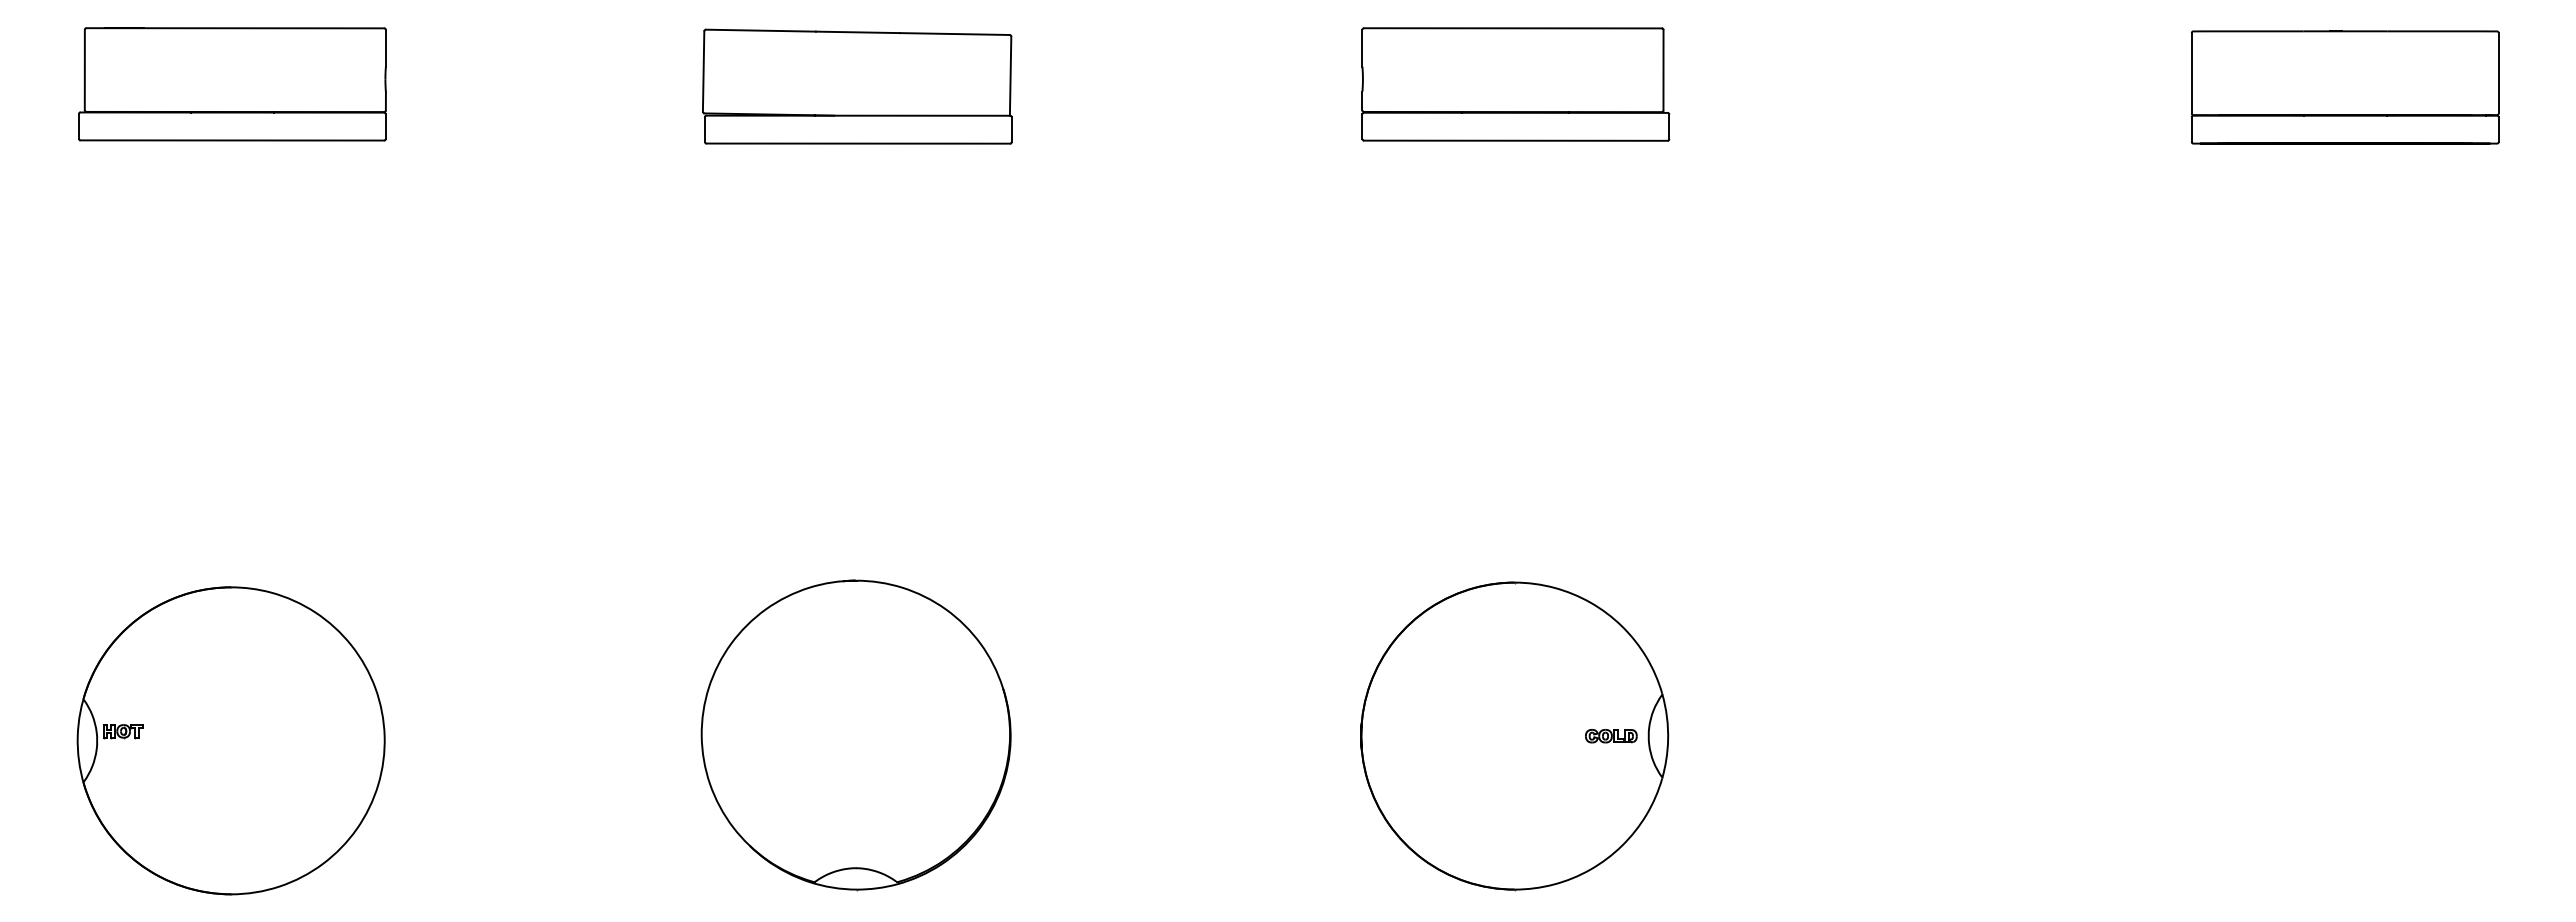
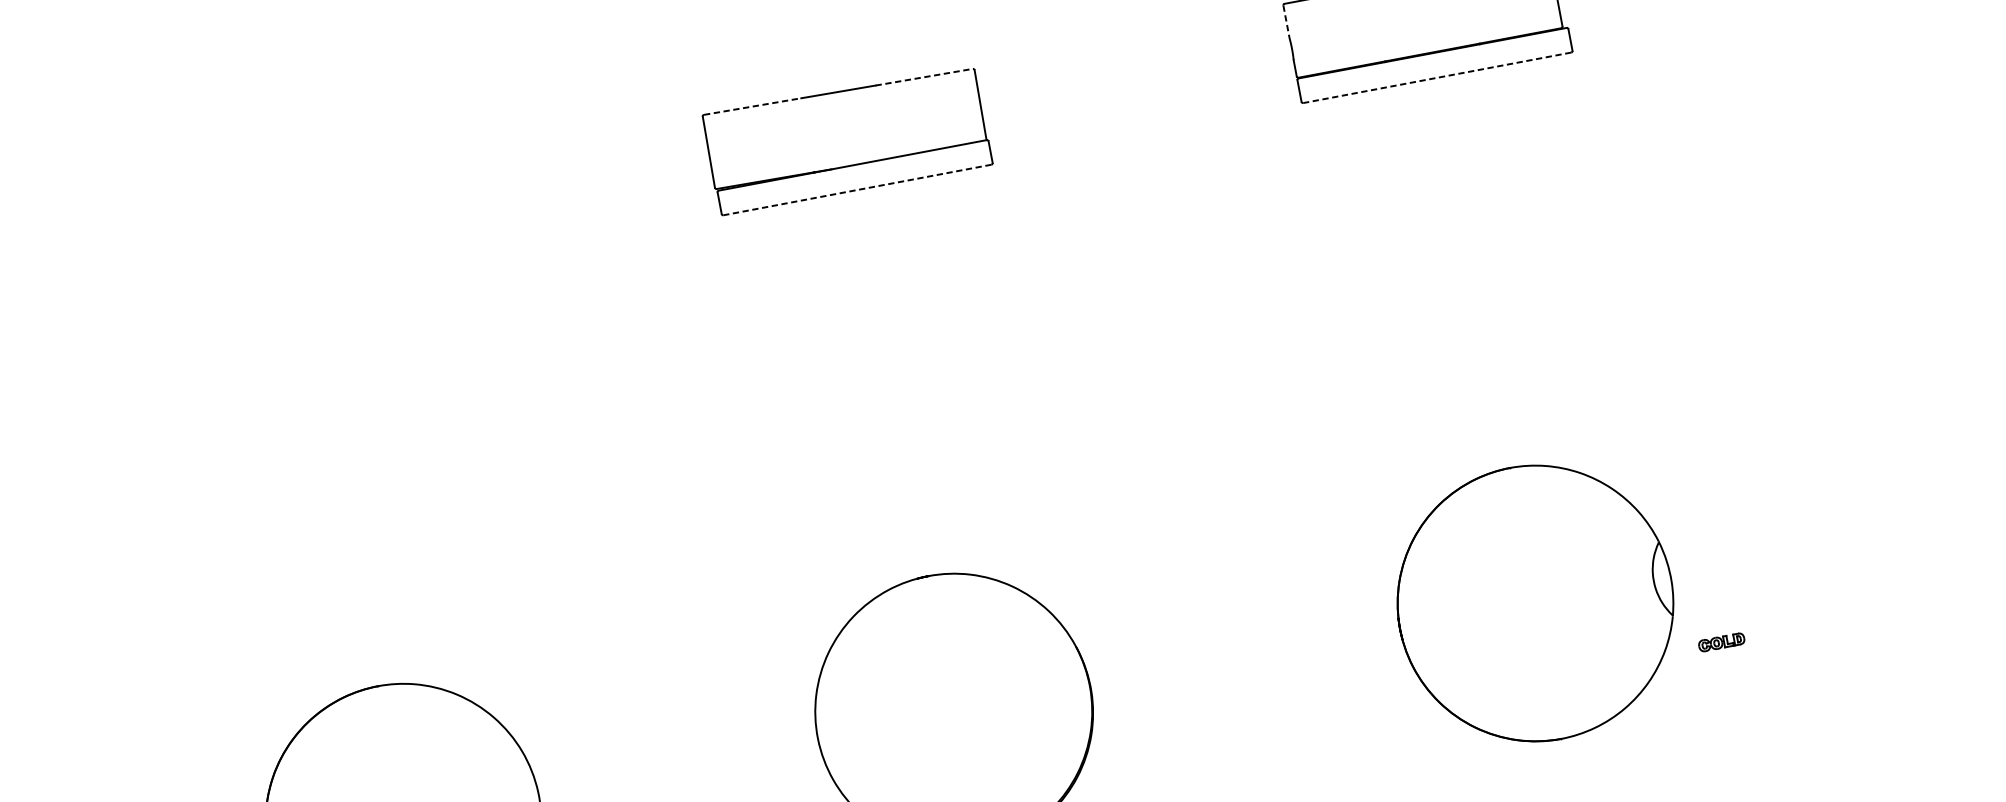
line: (760, 30) -> (752, 106), solid -> dashed
line: (954, 34) -> (924, 77), solid -> dashed
line: (1362, 48) -> (1286, 21), solid -> dashed
part: (232, 84) -> (295, 242), removed
line: (1515, 140) -> (1436, 77), solid -> dashed
line: (858, 143) -> (857, 189), solid -> dashed
part: (1611, 736) -> (1721, 642), moved

